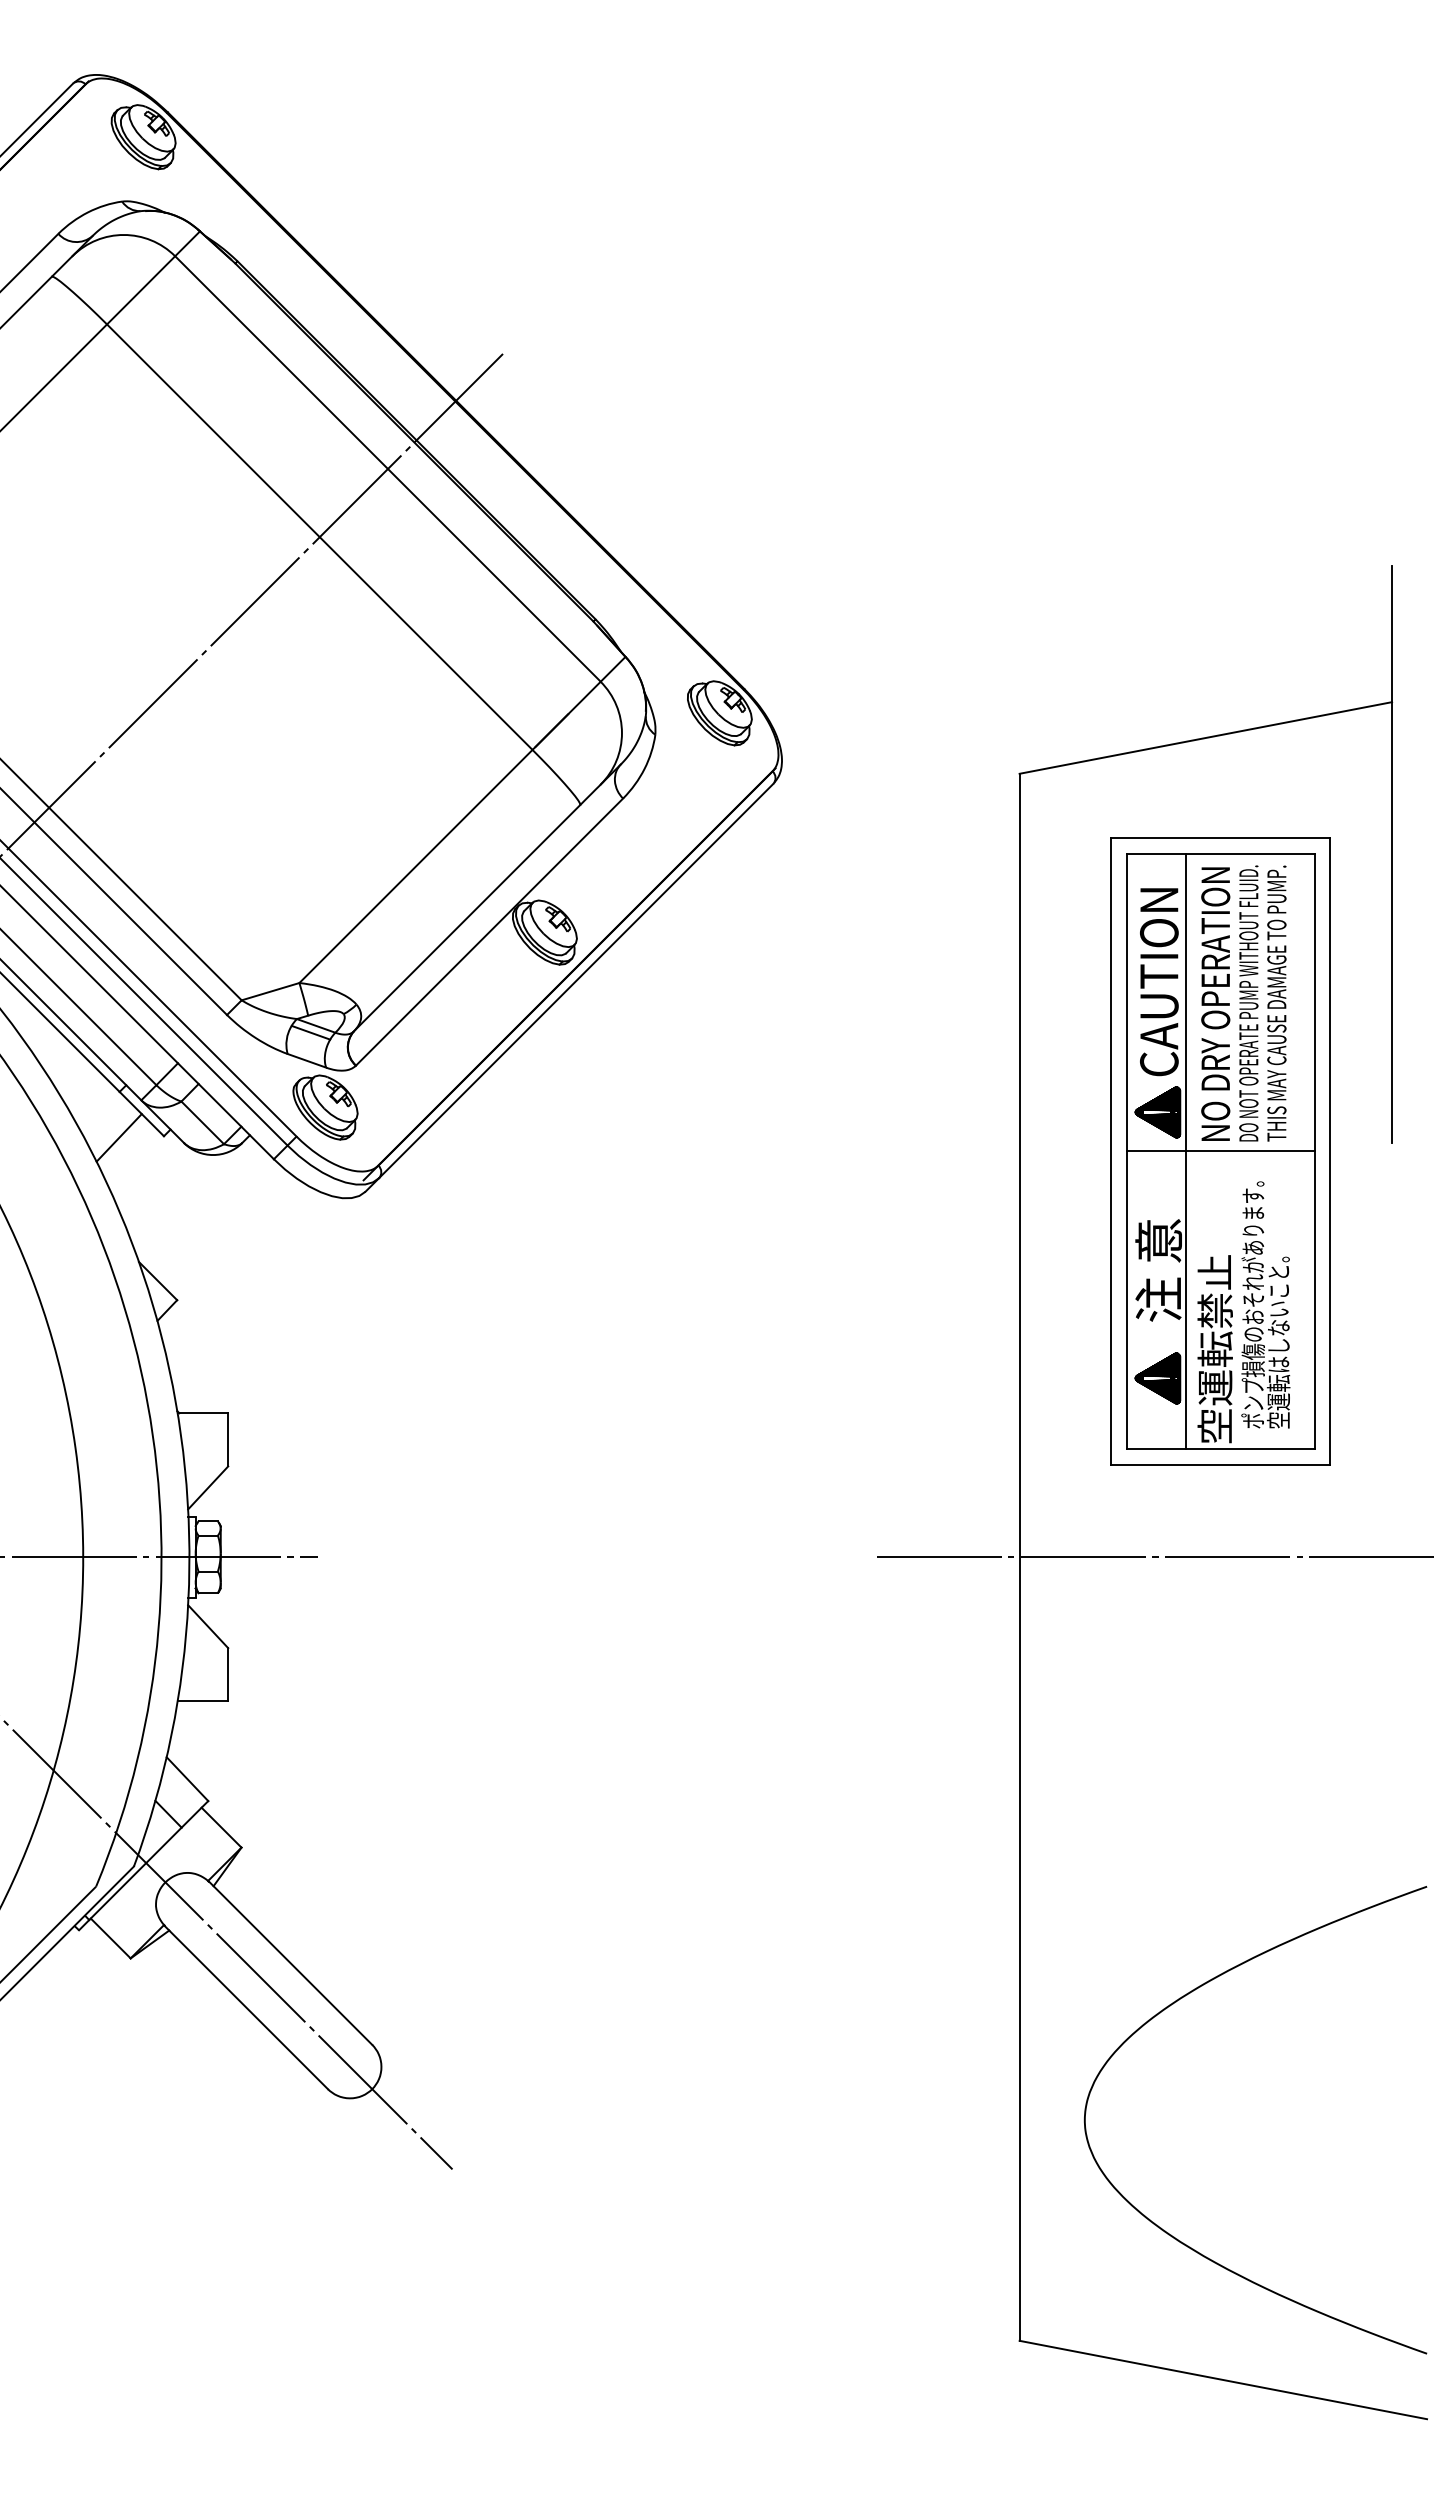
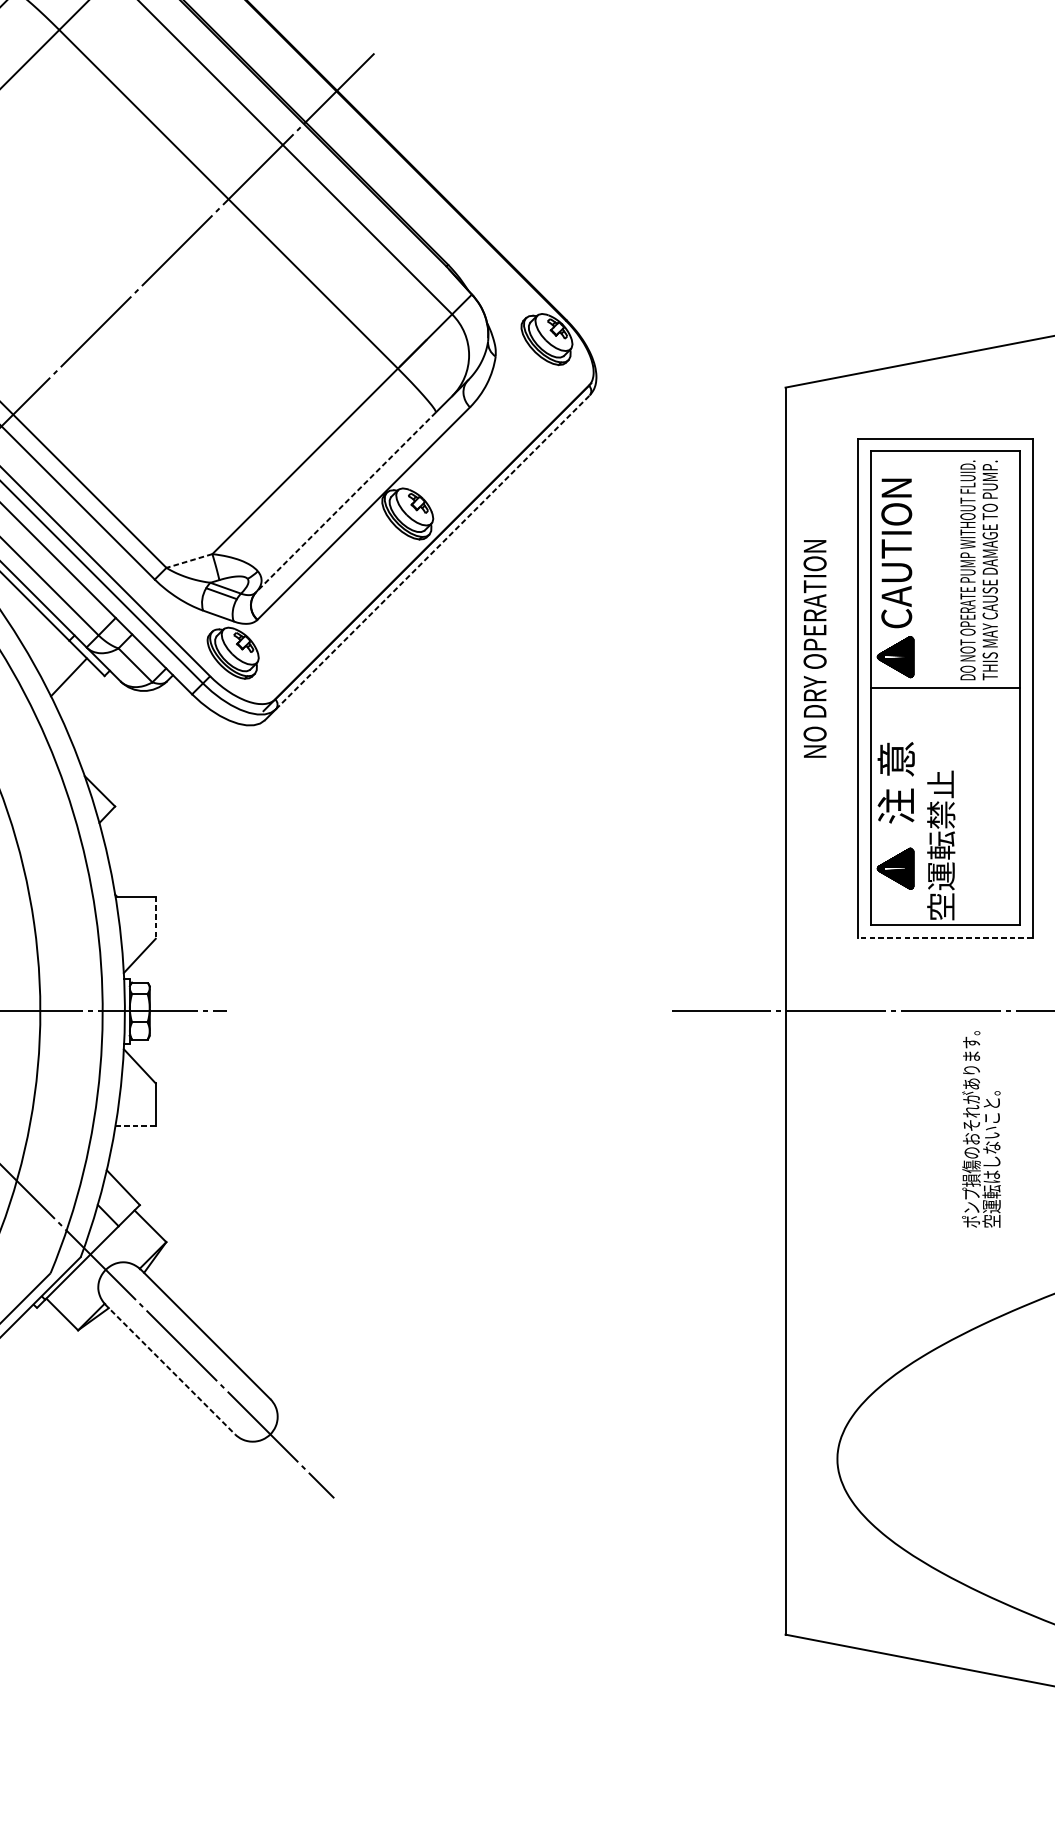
line: (466, 918) -> (345, 502), solid -> dashed
line: (576, 980) -> (432, 552), solid -> dashed
line: (270, 991) -> (189, 560), solid -> dashed
text: (1215, 1003) -> (814, 648), moved
line: (1186, 1151) -> (918, 688), removed
text: (1265, 1304) -> (981, 1129), moved
line: (228, 1439) -> (155, 917), solid -> dashed
line: (1220, 1464) -> (945, 937), solid -> dashed
line: (202, 1701) -> (135, 1125), solid -> dashed
line: (246, 2007) -> (170, 1369), solid -> dashed

